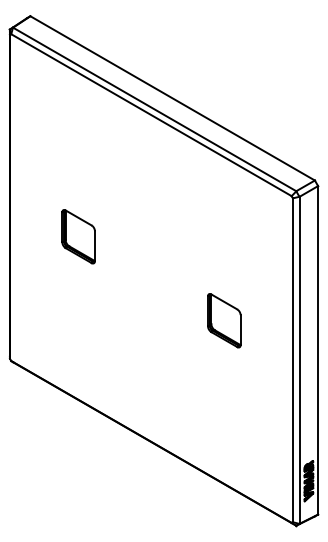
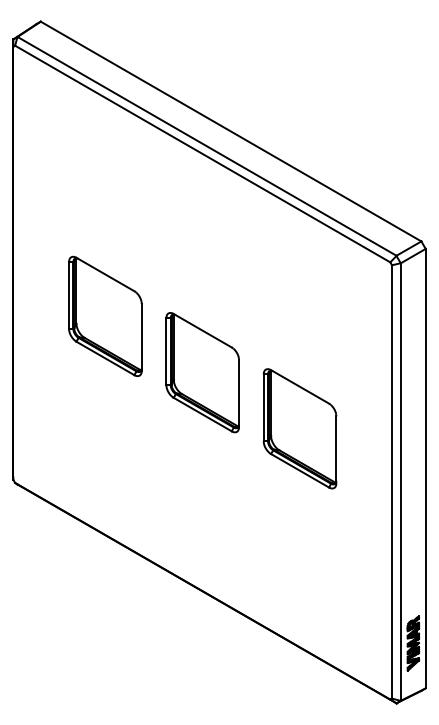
part: (78, 236) -> (105, 316), size x1.67
part: (151, 278) -> (202, 372), added
part: (224, 320) -> (300, 428), size x1.67

